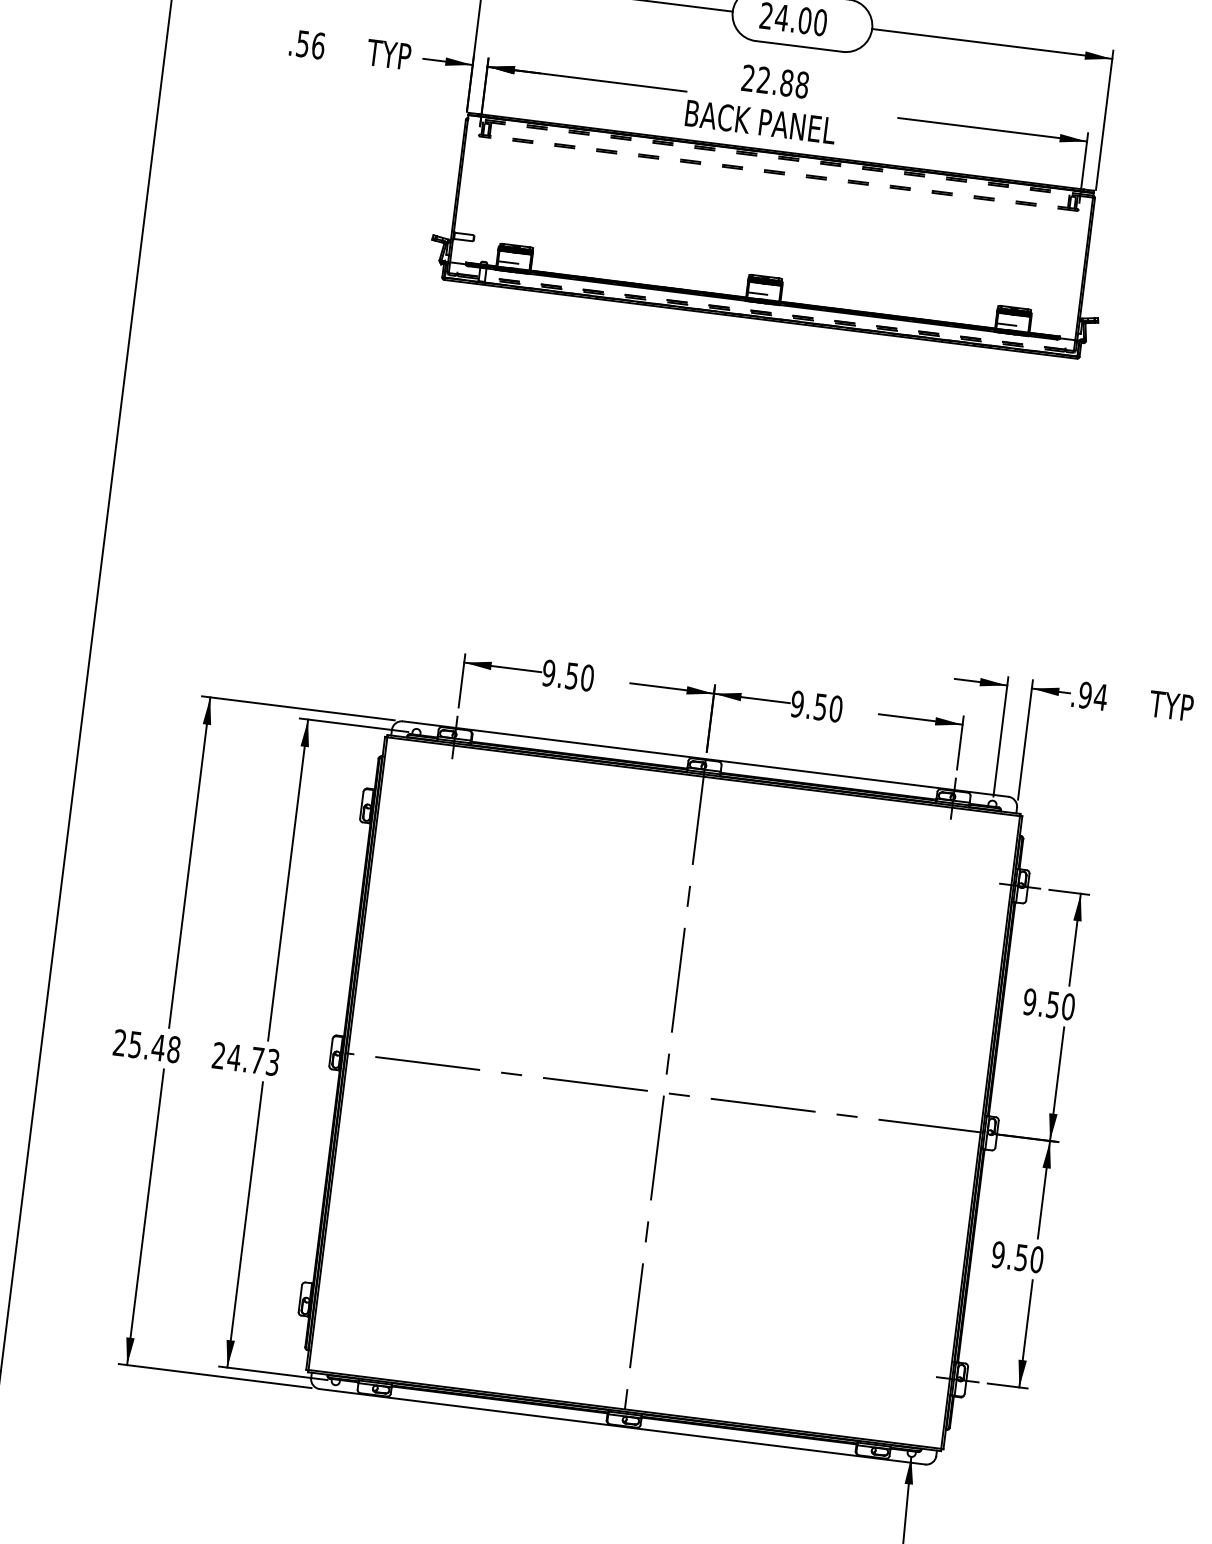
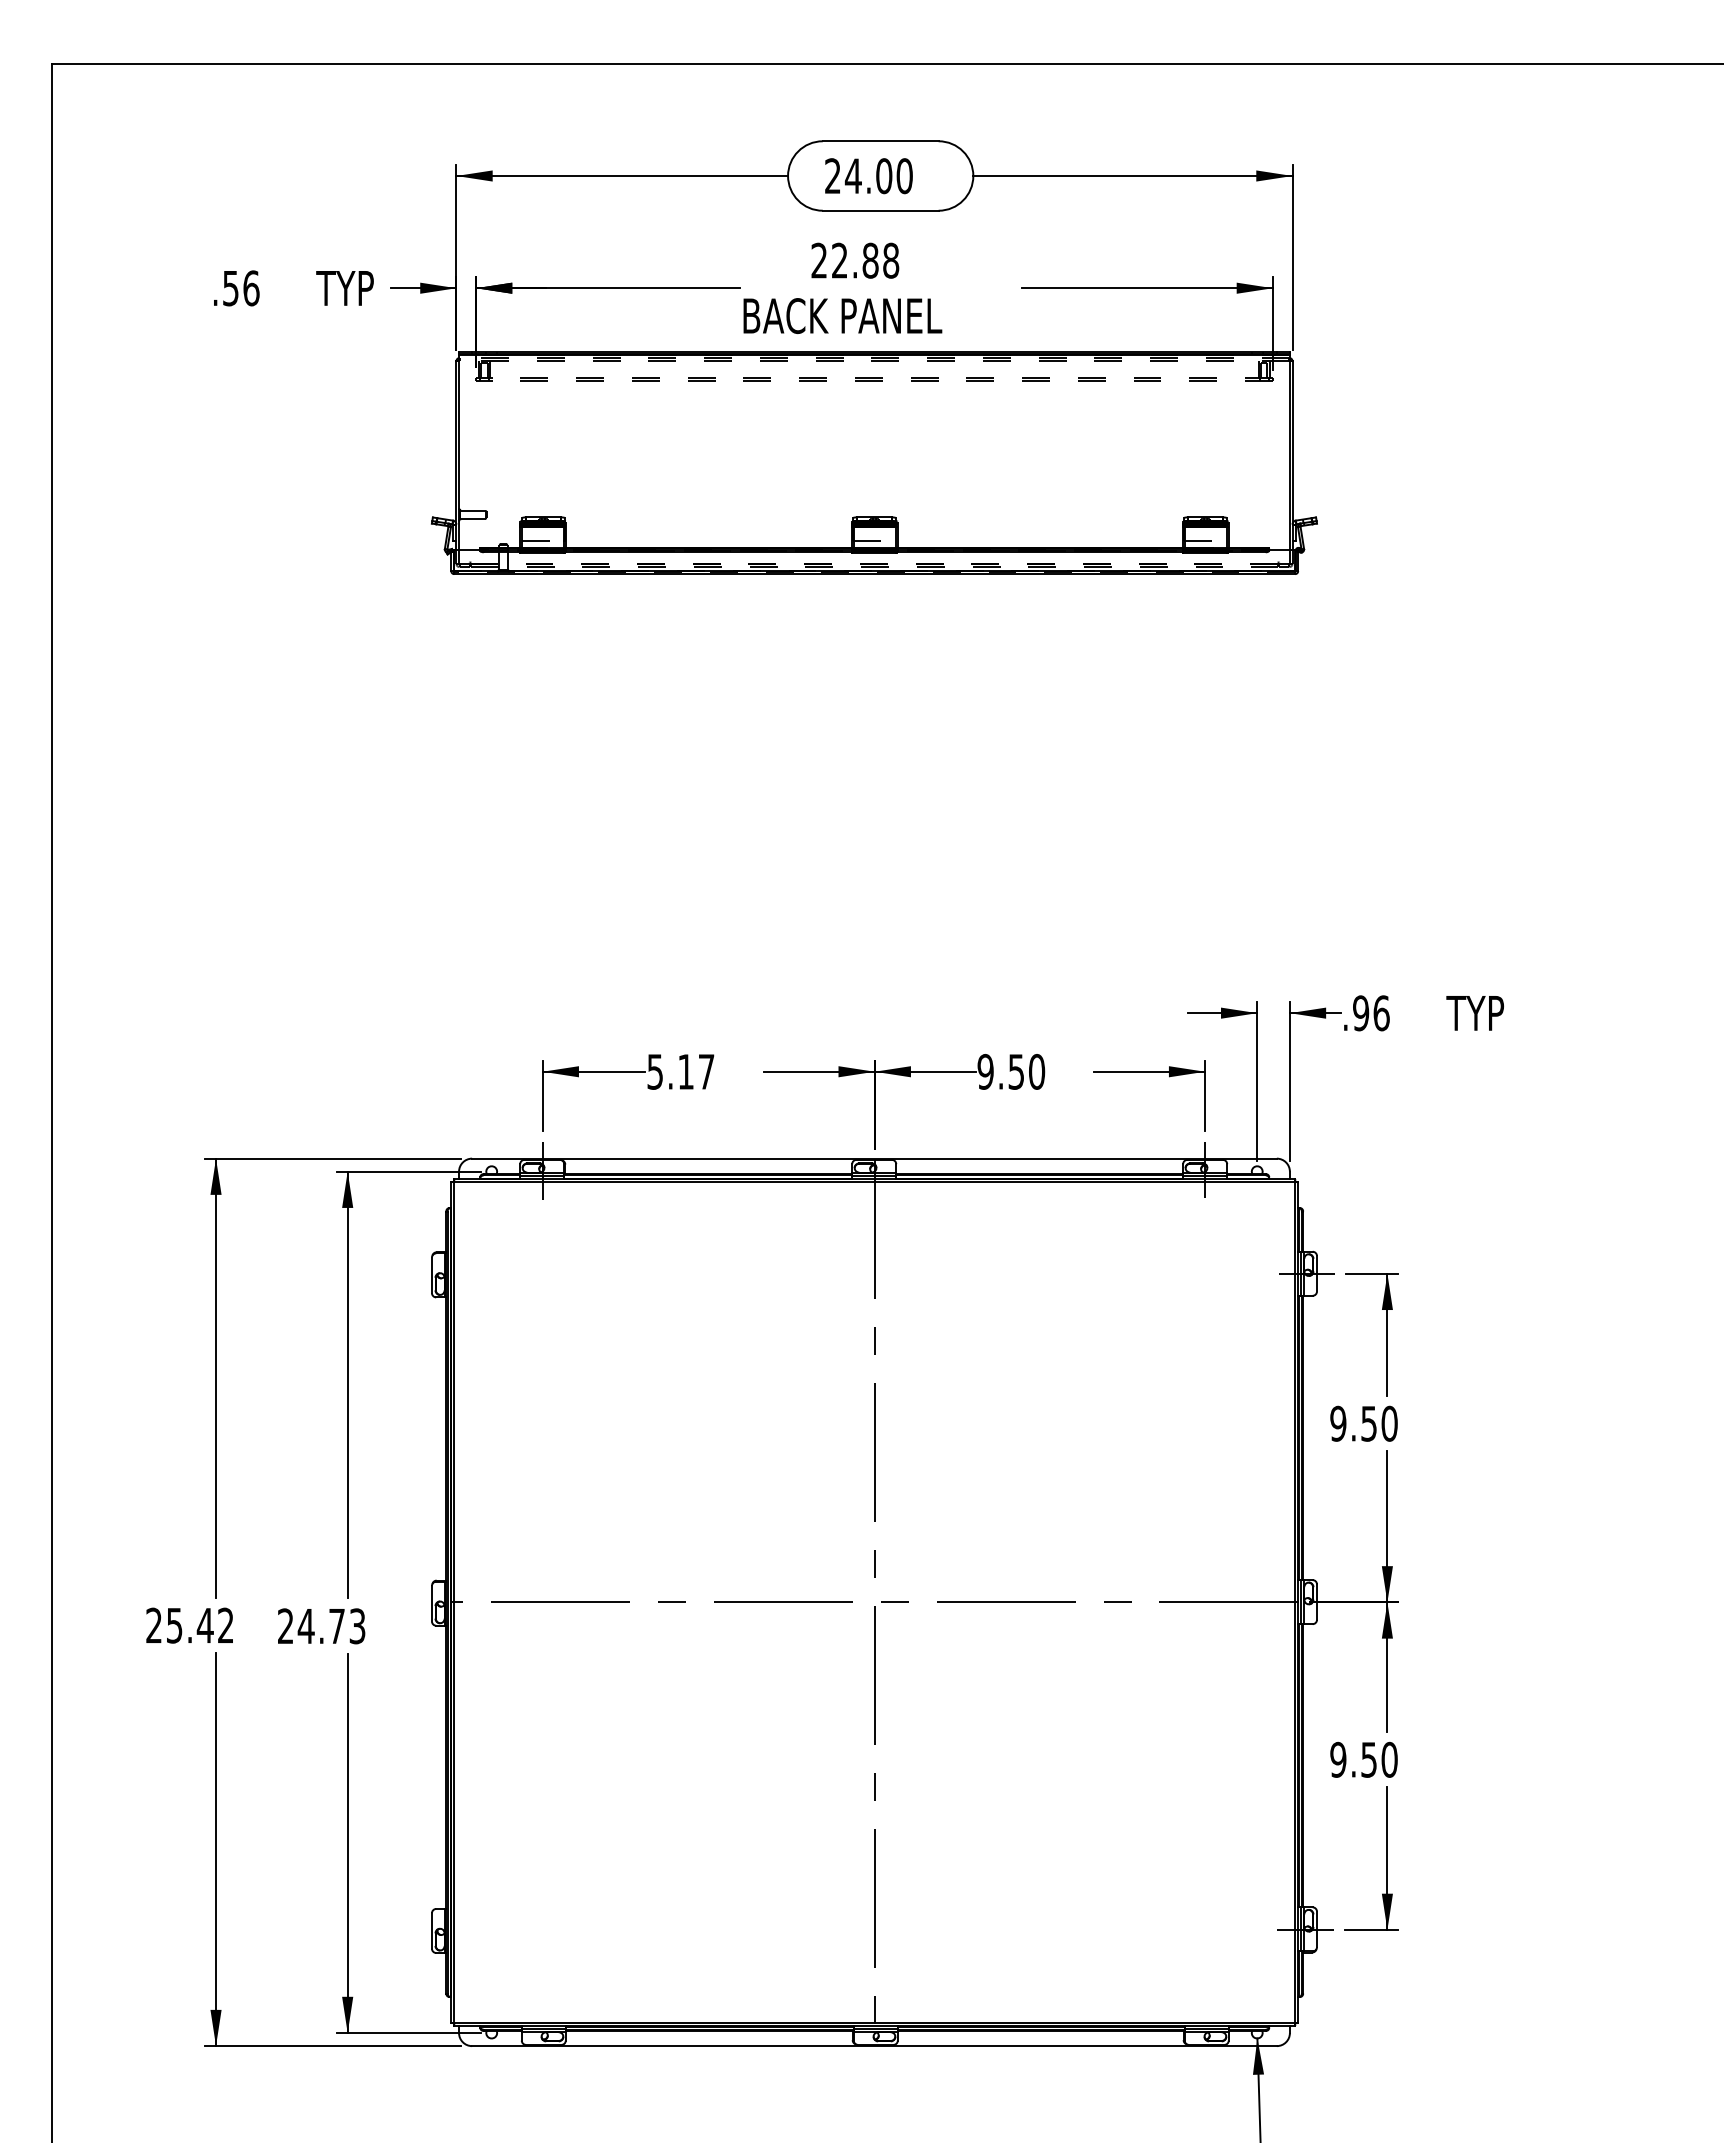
text: (567, 675) -> (680, 1071), 9.50 -> 5.17
text: (1100, 697) -> (1381, 1013), .94 -> .96
text: (173, 1049) -> (225, 1625), 25.48 -> 25.42

